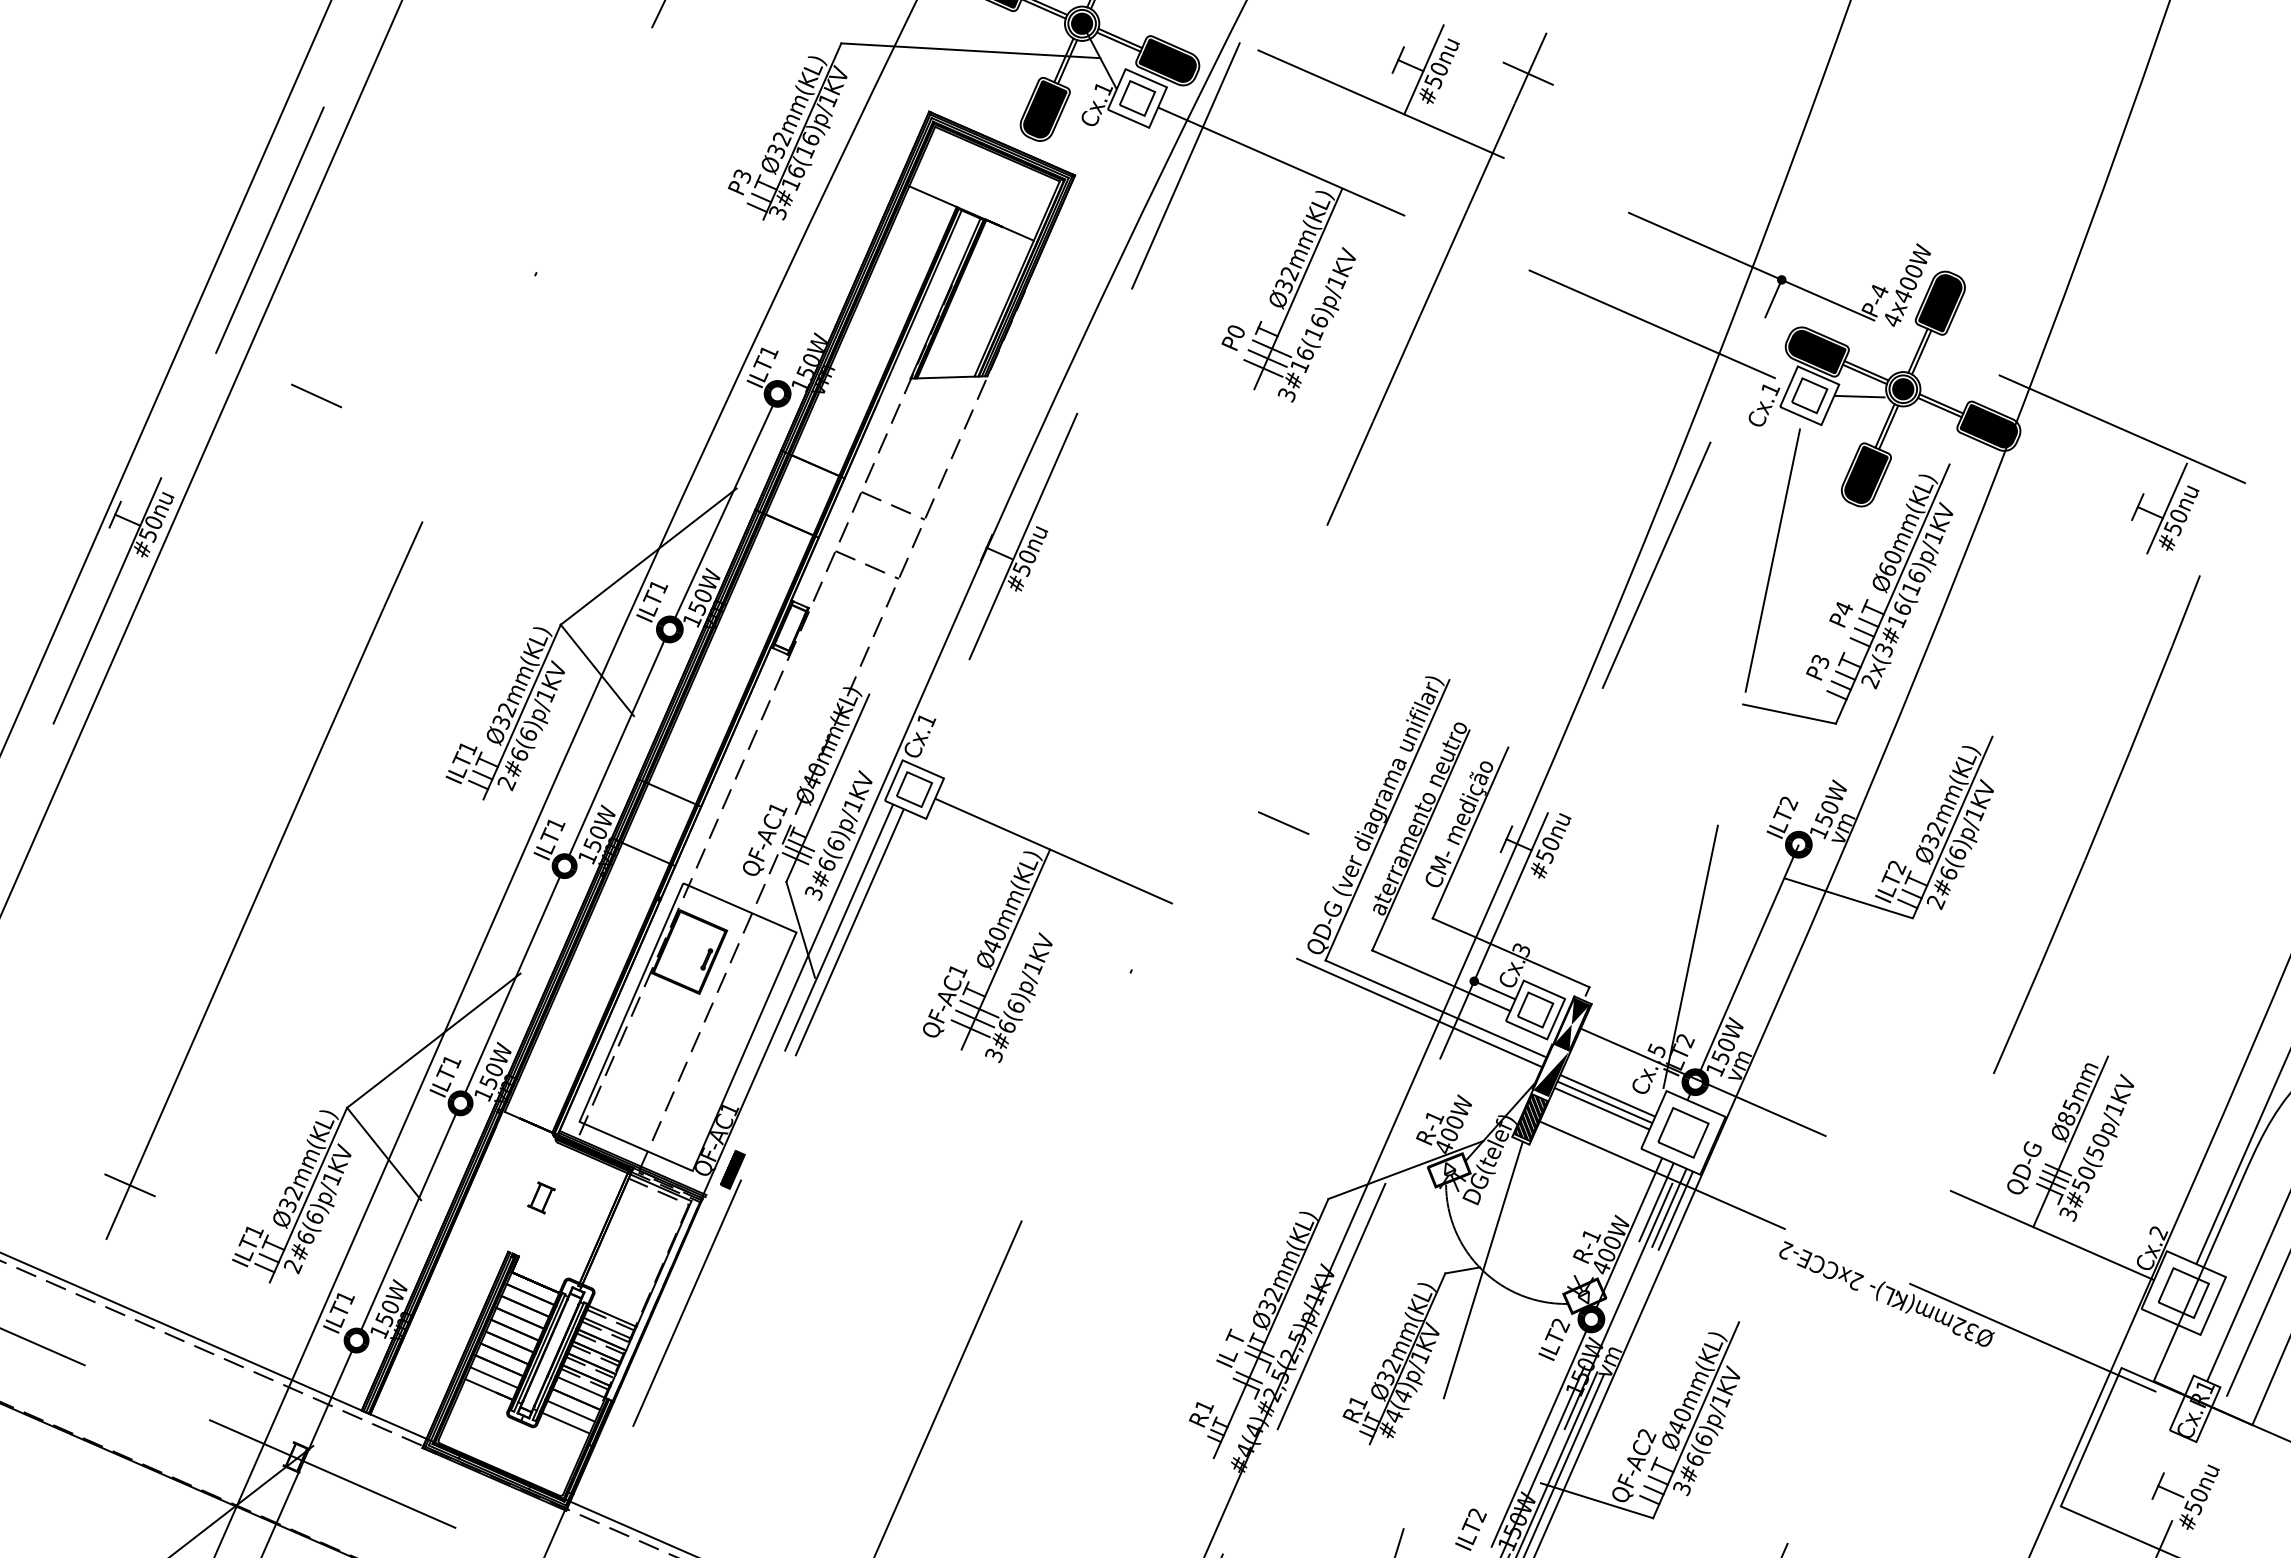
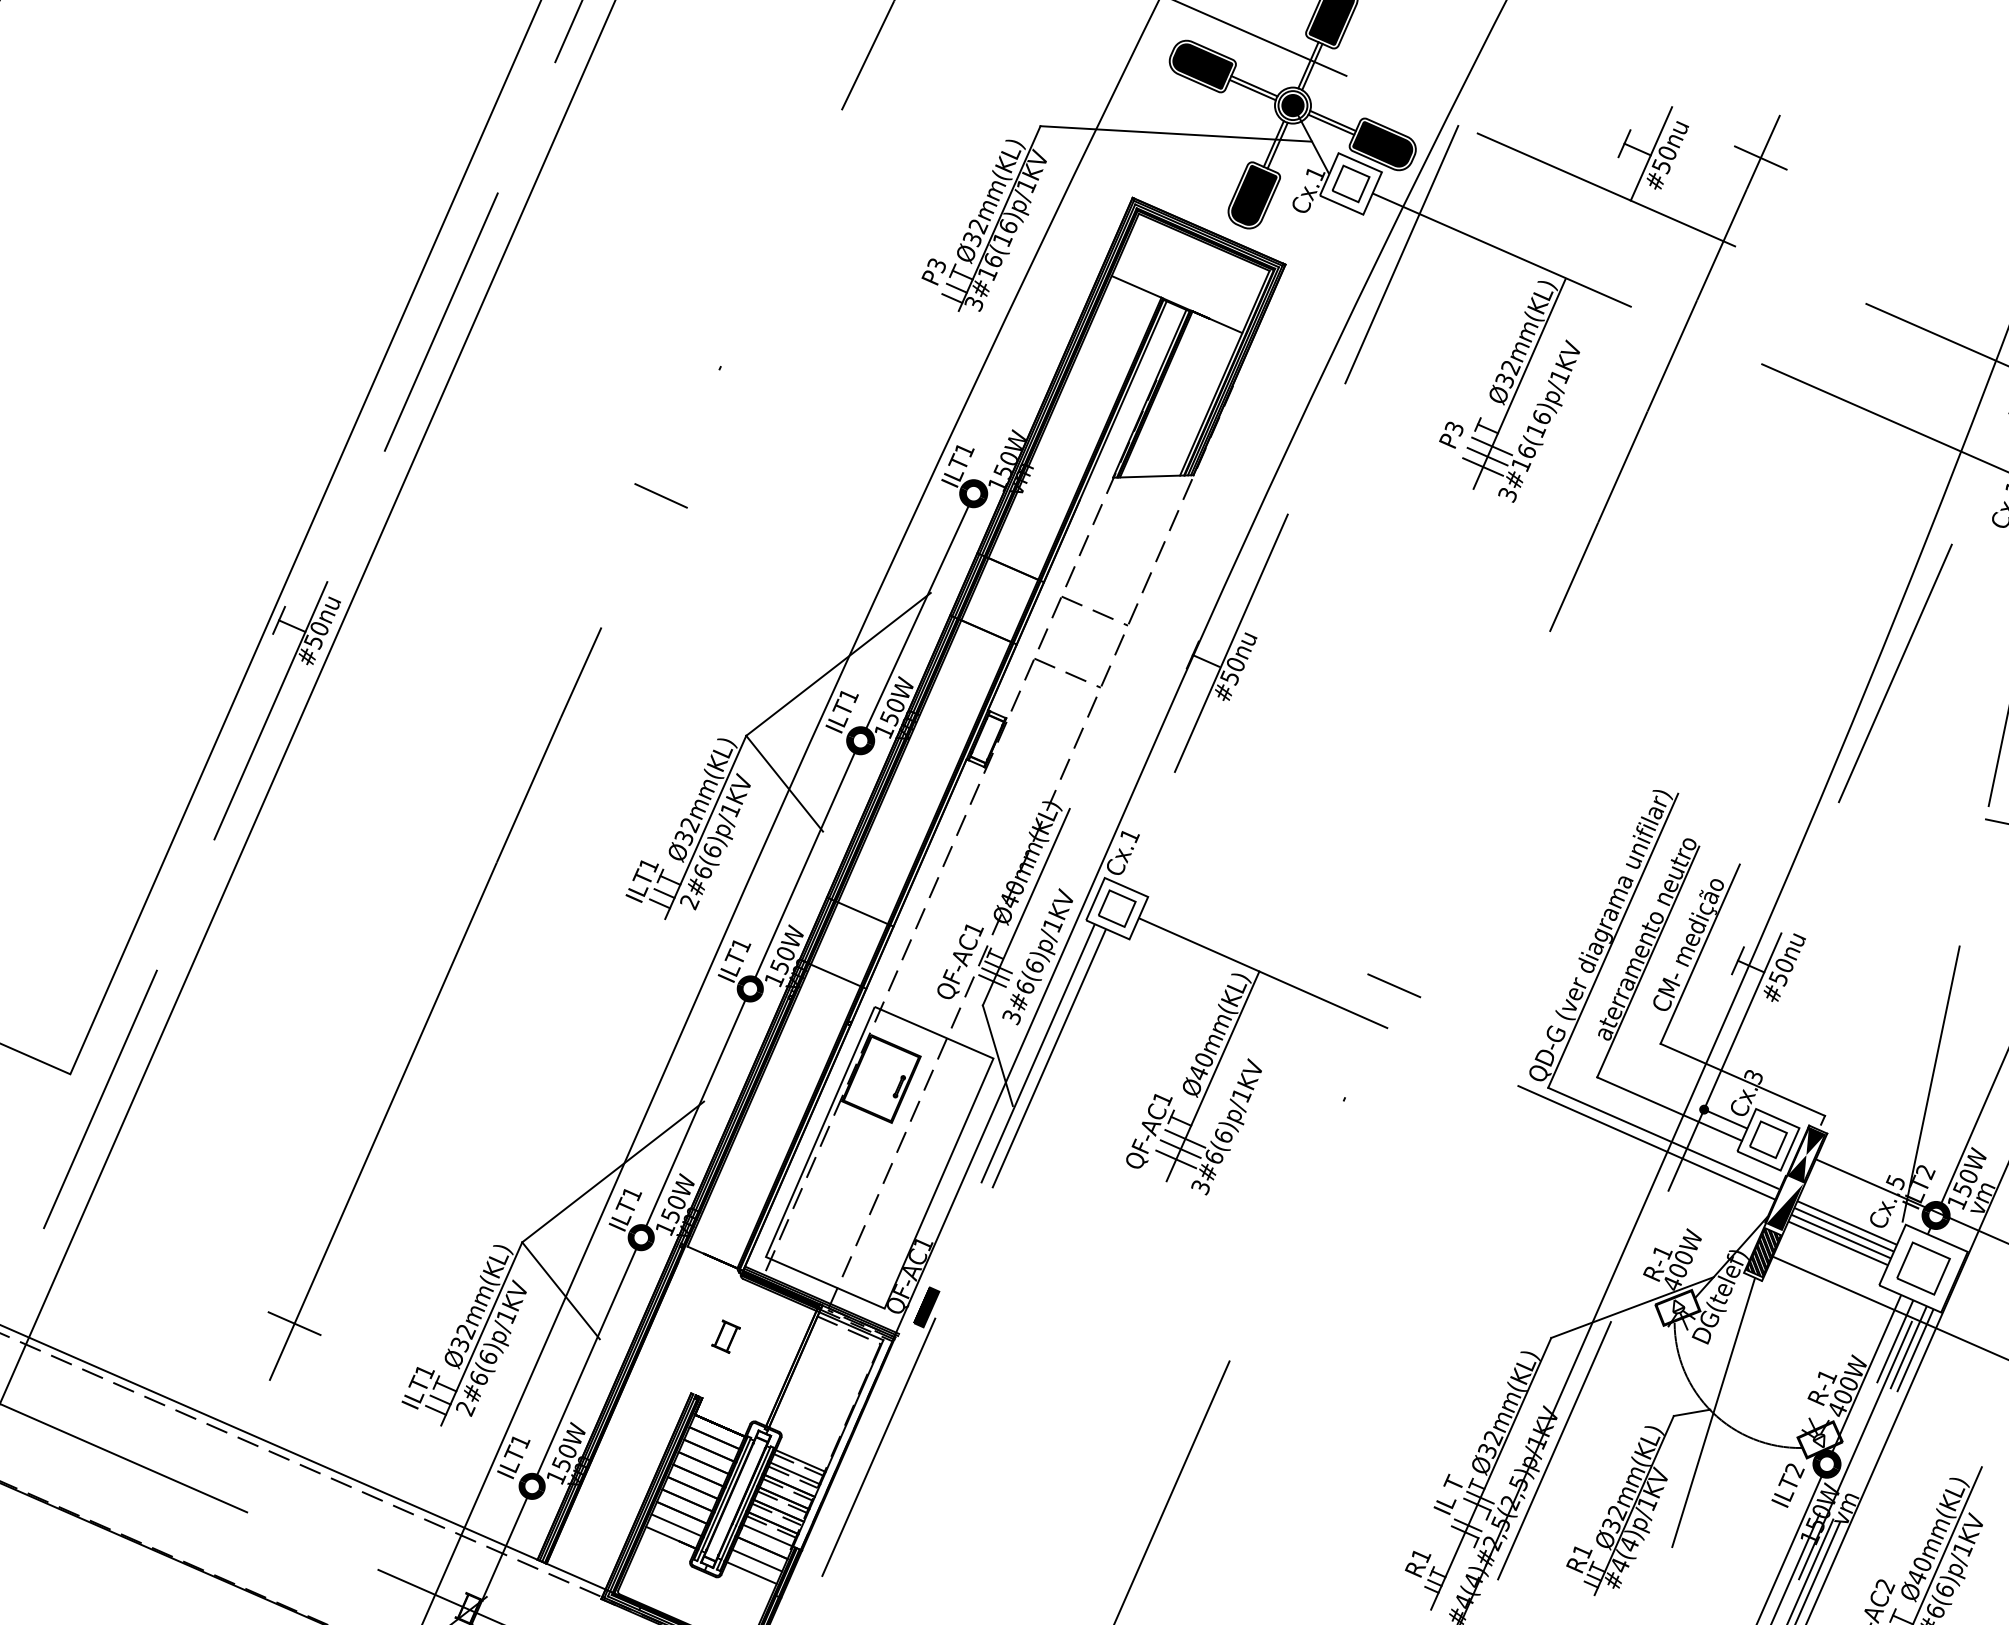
text: (1235, 332) -> (1453, 429), P0 -> P3
line: (316, 395) -> (661, 495), moved
line: (1283, 822) -> (1394, 985), moved
line: (1610, 1089) -> (1847, 1223), added

